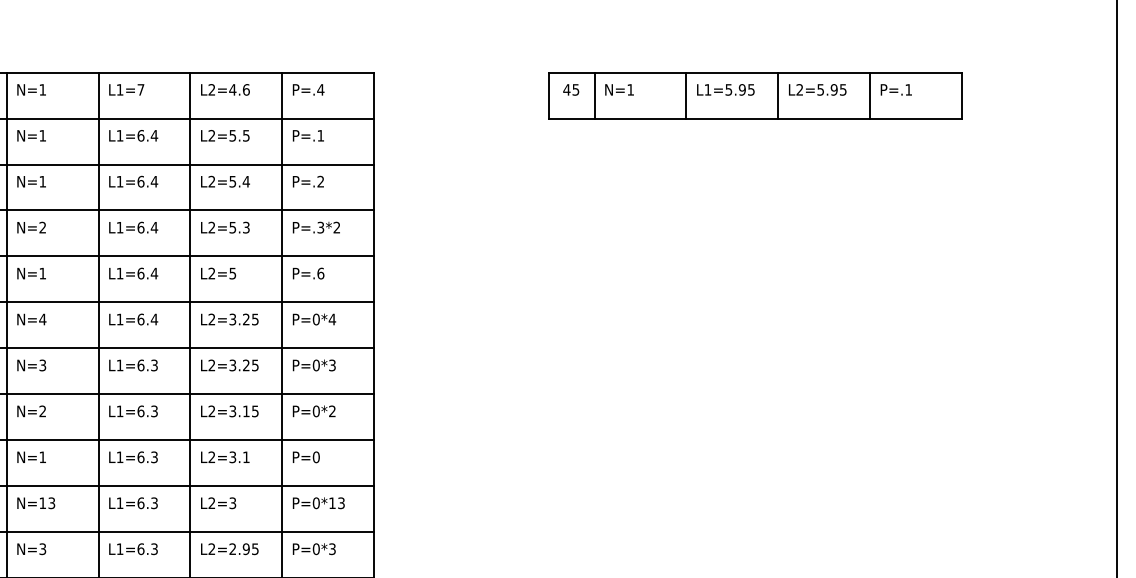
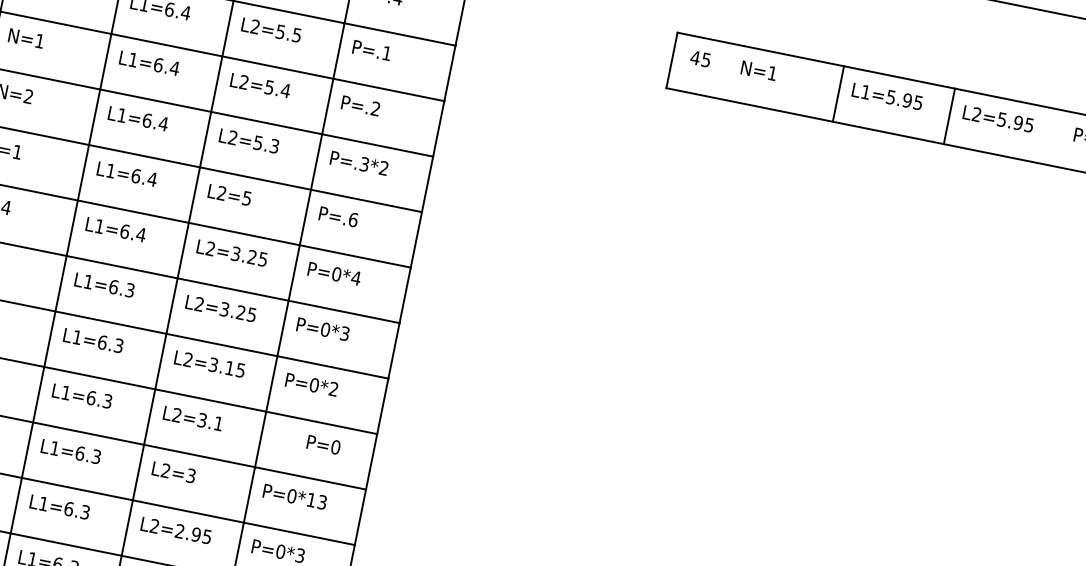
line: (594, 95) -> (727, 71), removed
line: (870, 95) -> (1060, 138), removed
text: (305, 457) -> (322, 444), moved

